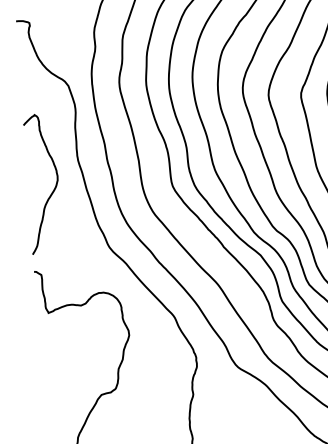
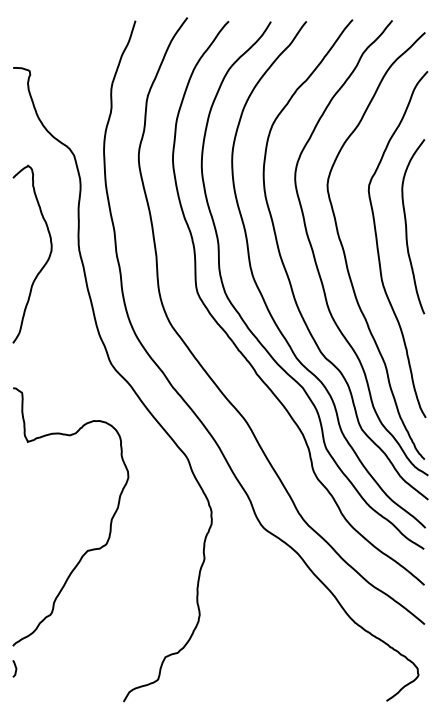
curve: (52, 190) -> (44, 263), moved

